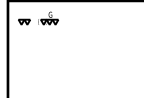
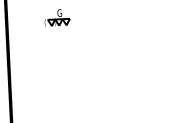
part: (24, 21) -> (27, 23), removed

